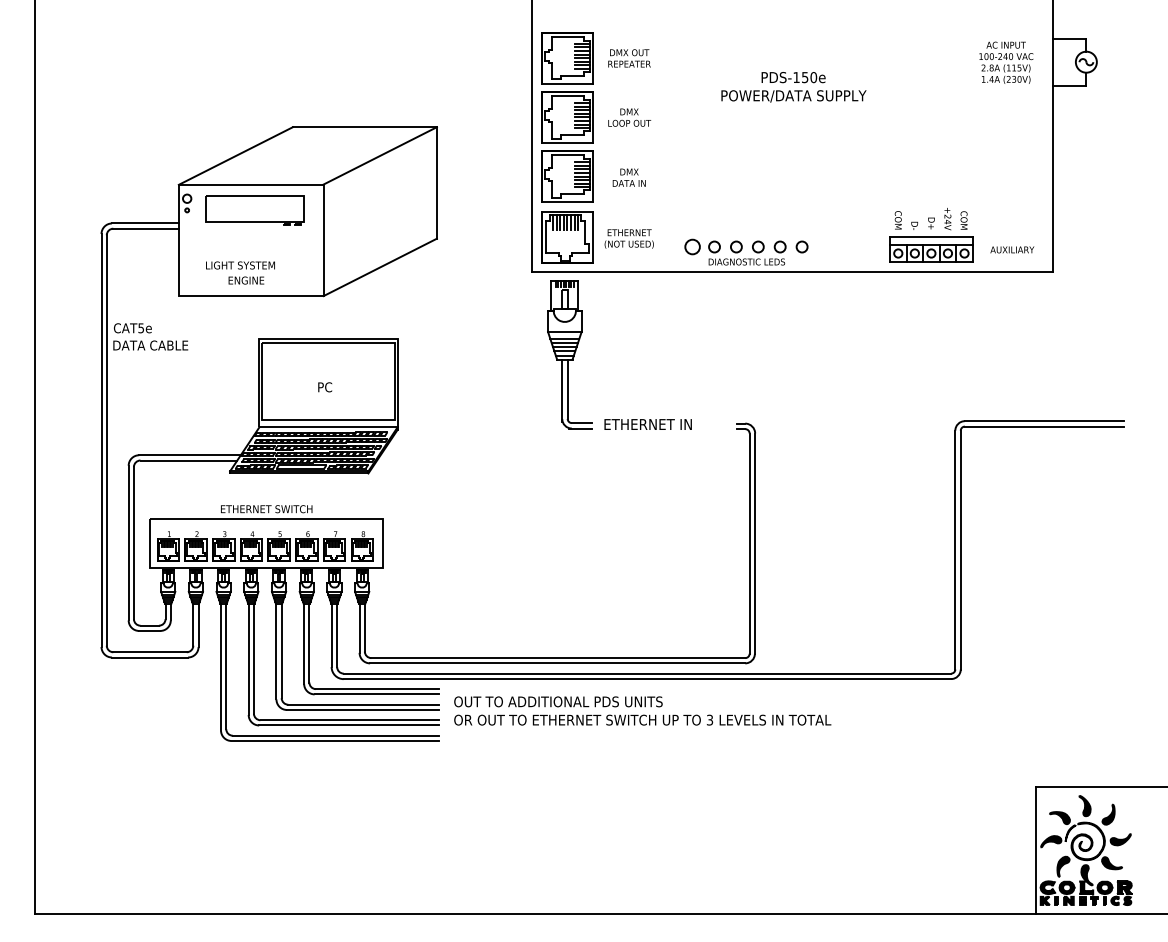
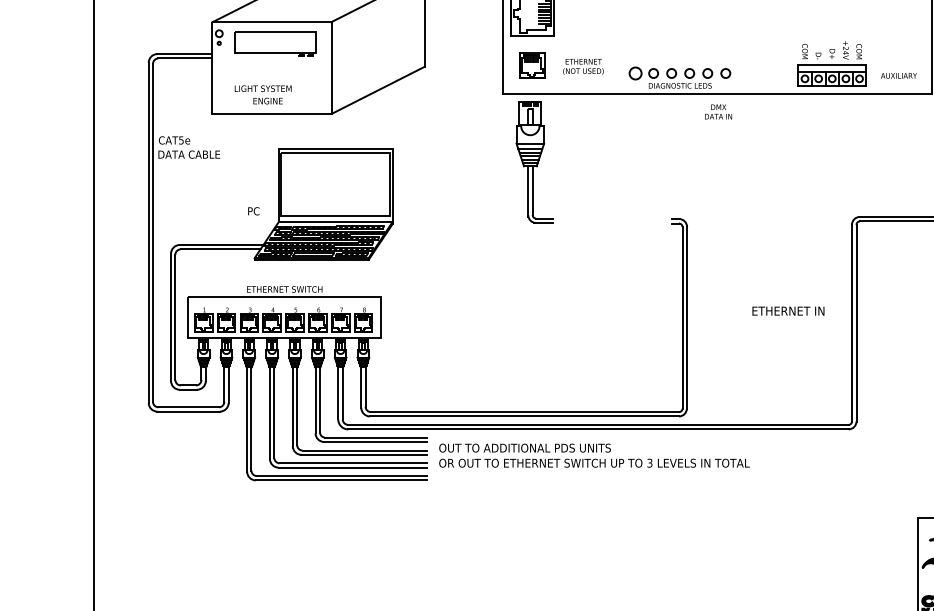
text: (628, 177) -> (717, 111), moved
part: (567, 237) -> (532, 65), size x0.6
text: (325, 387) -> (254, 211), moved
text: (647, 424) -> (787, 311), moved

